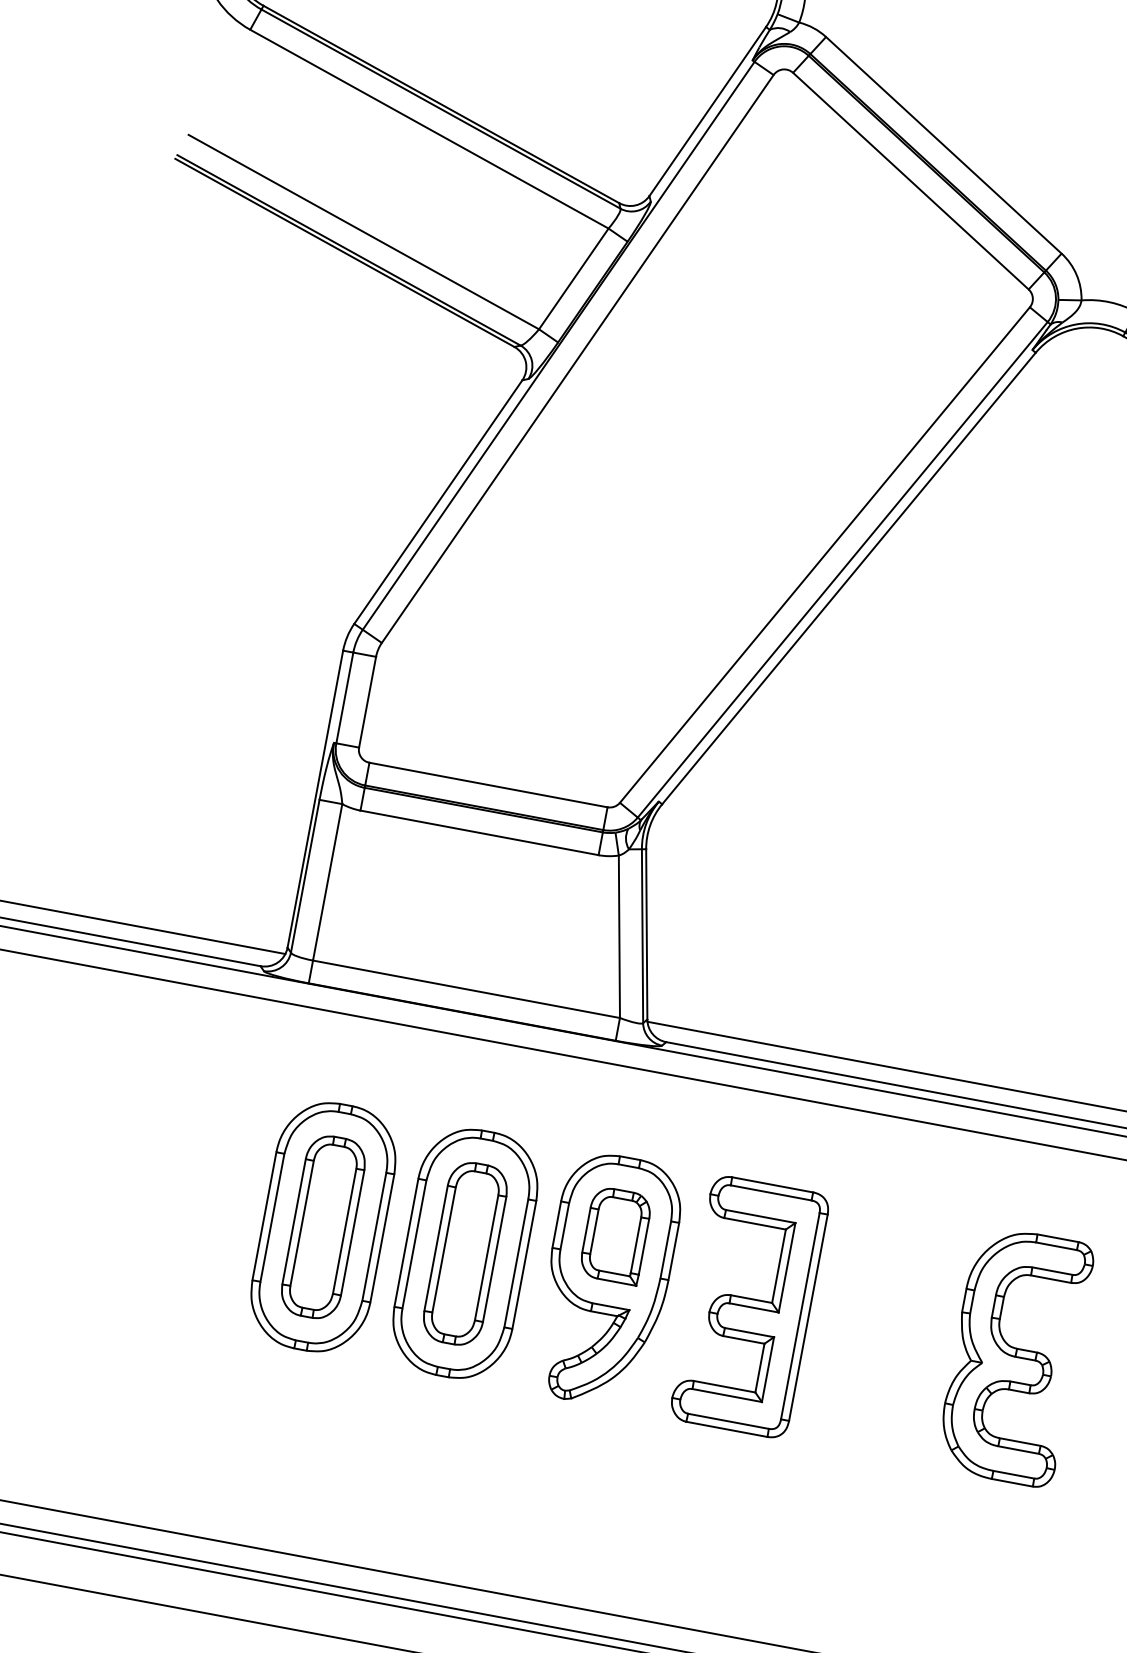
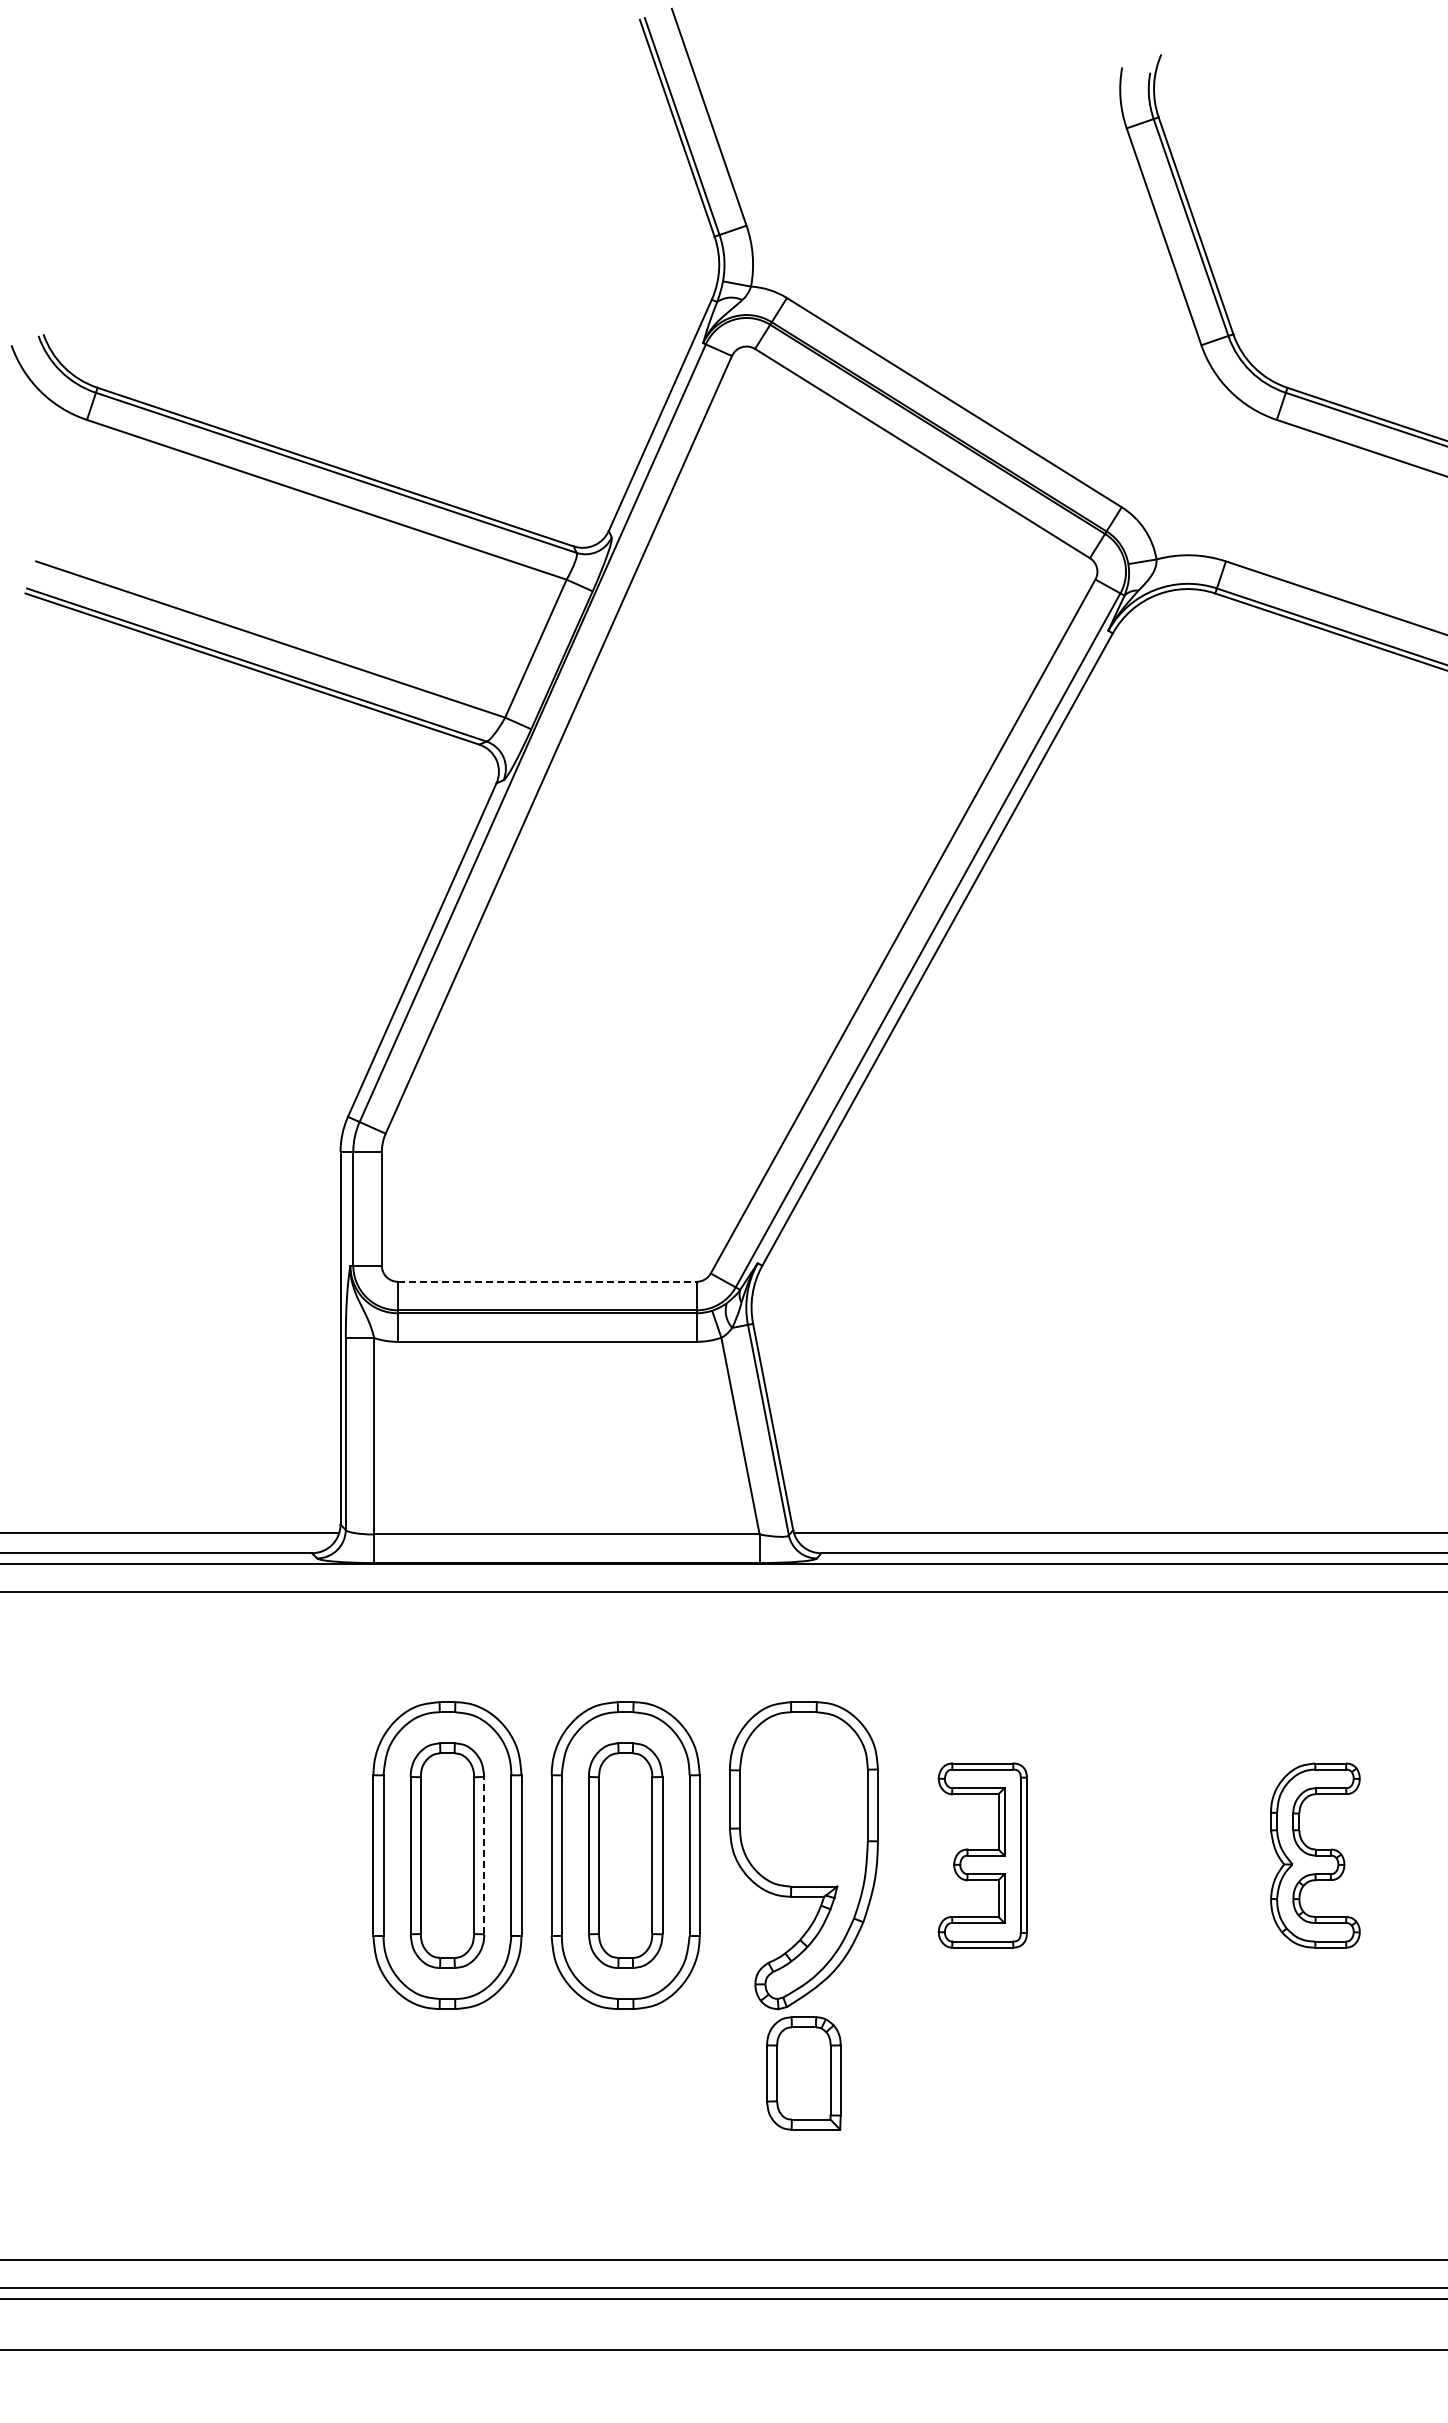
line: (488, 784) -> (547, 1281), solid -> dashed
line: (352, 1232) -> (484, 1855), solid -> dashed
part: (615, 1235) -> (803, 2073), moved
part: (749, 1306) -> (982, 1855), size x0.6
part: (1014, 1356) -> (1315, 1855), size x0.6

